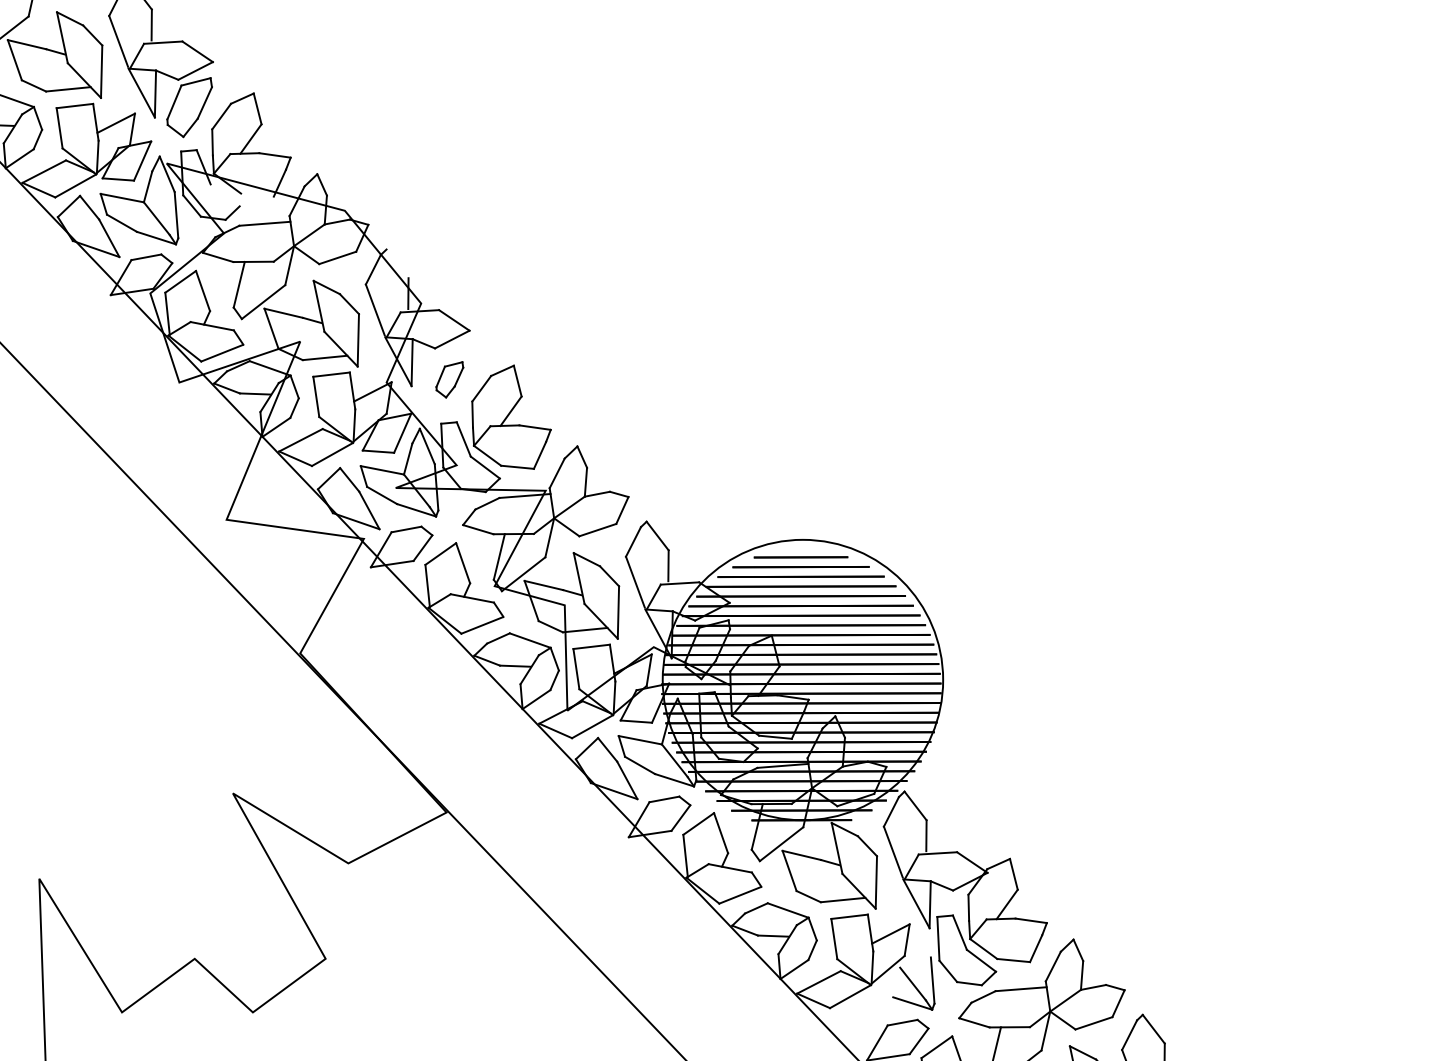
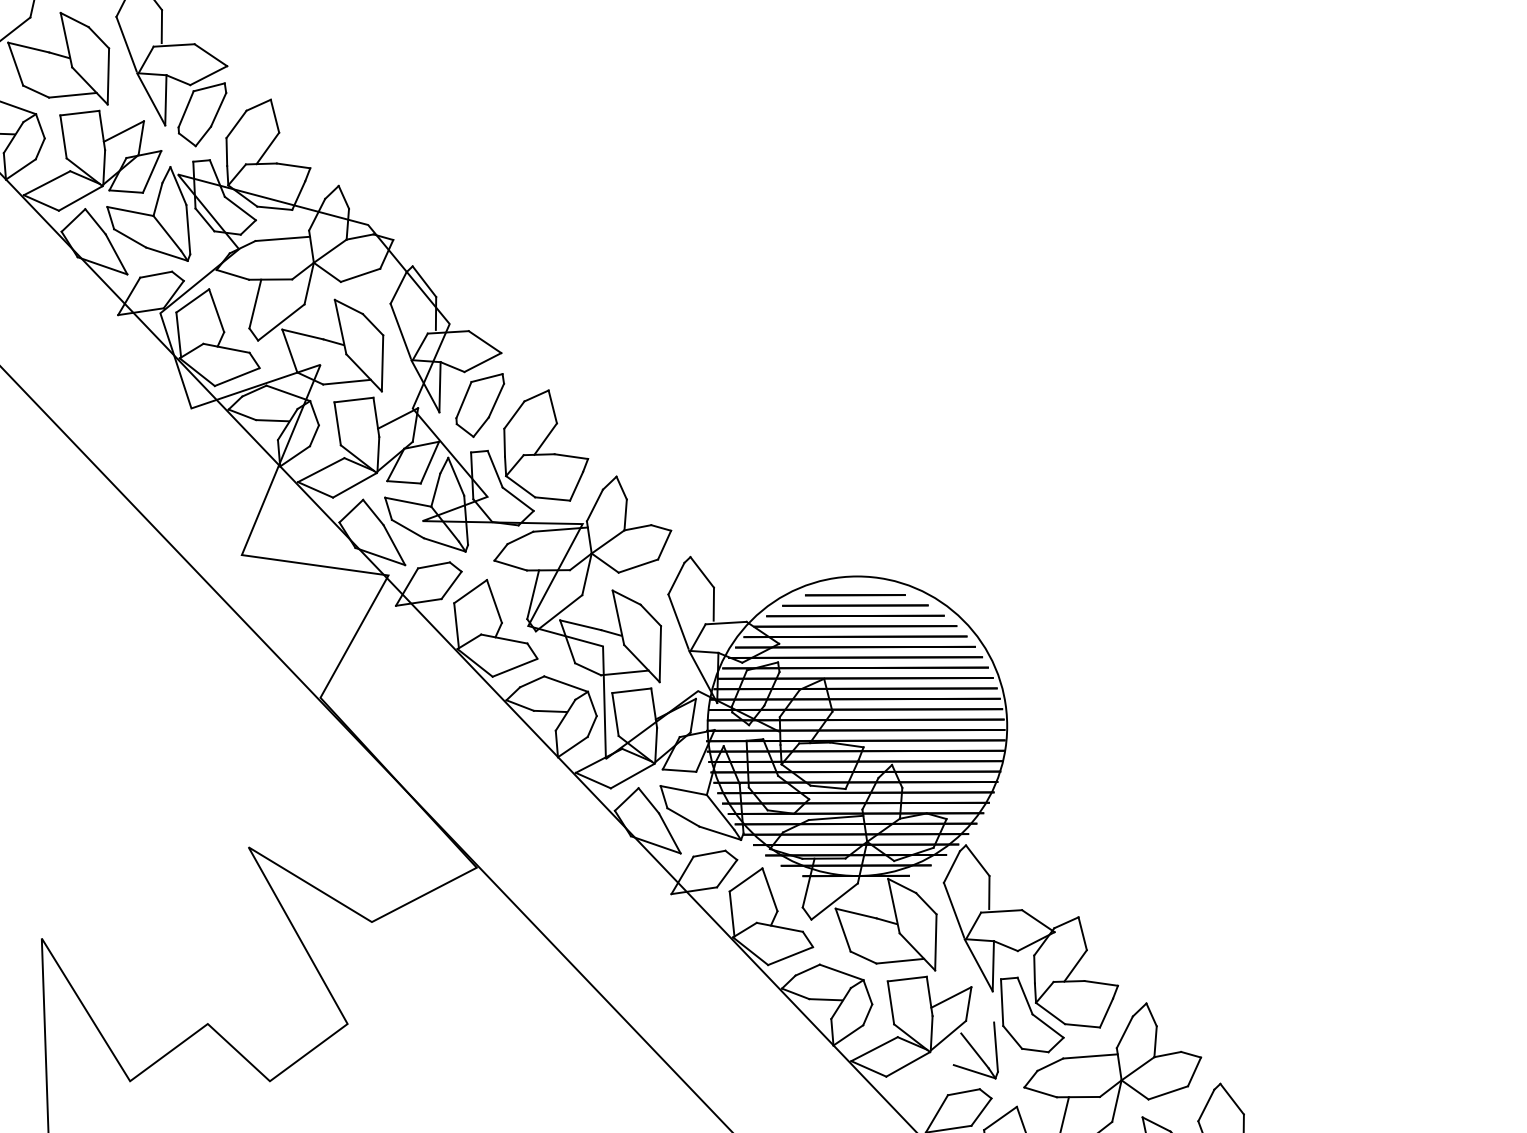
line: (257, 194) -> (274, 207), added
line: (224, 195) -> (239, 208), added
line: (397, 263) -> (424, 281), added
part: (449, 379) -> (479, 405), size x1.67

